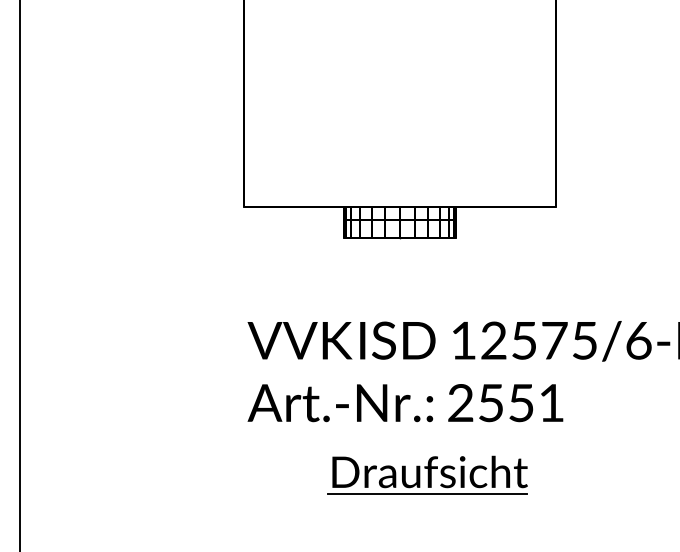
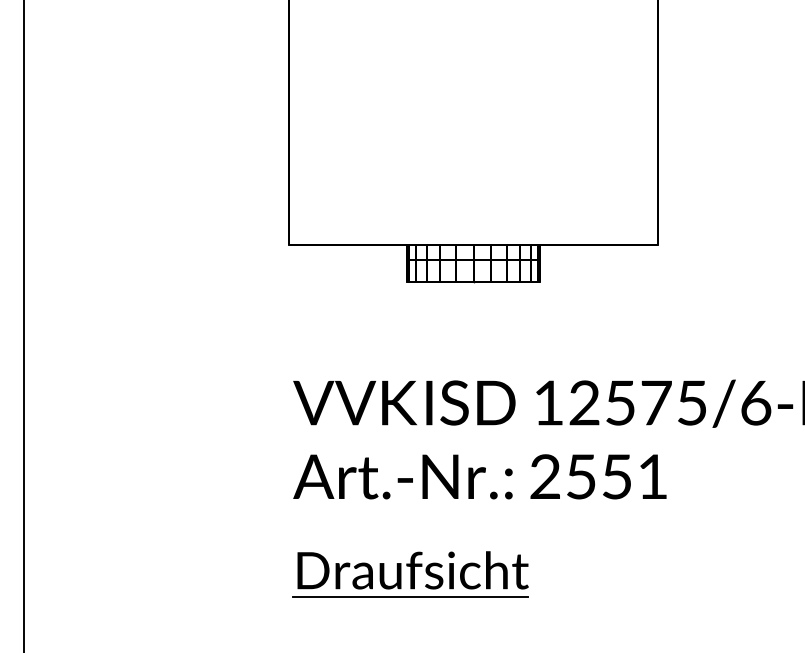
part: (427, 475) -> (410, 574), moved

